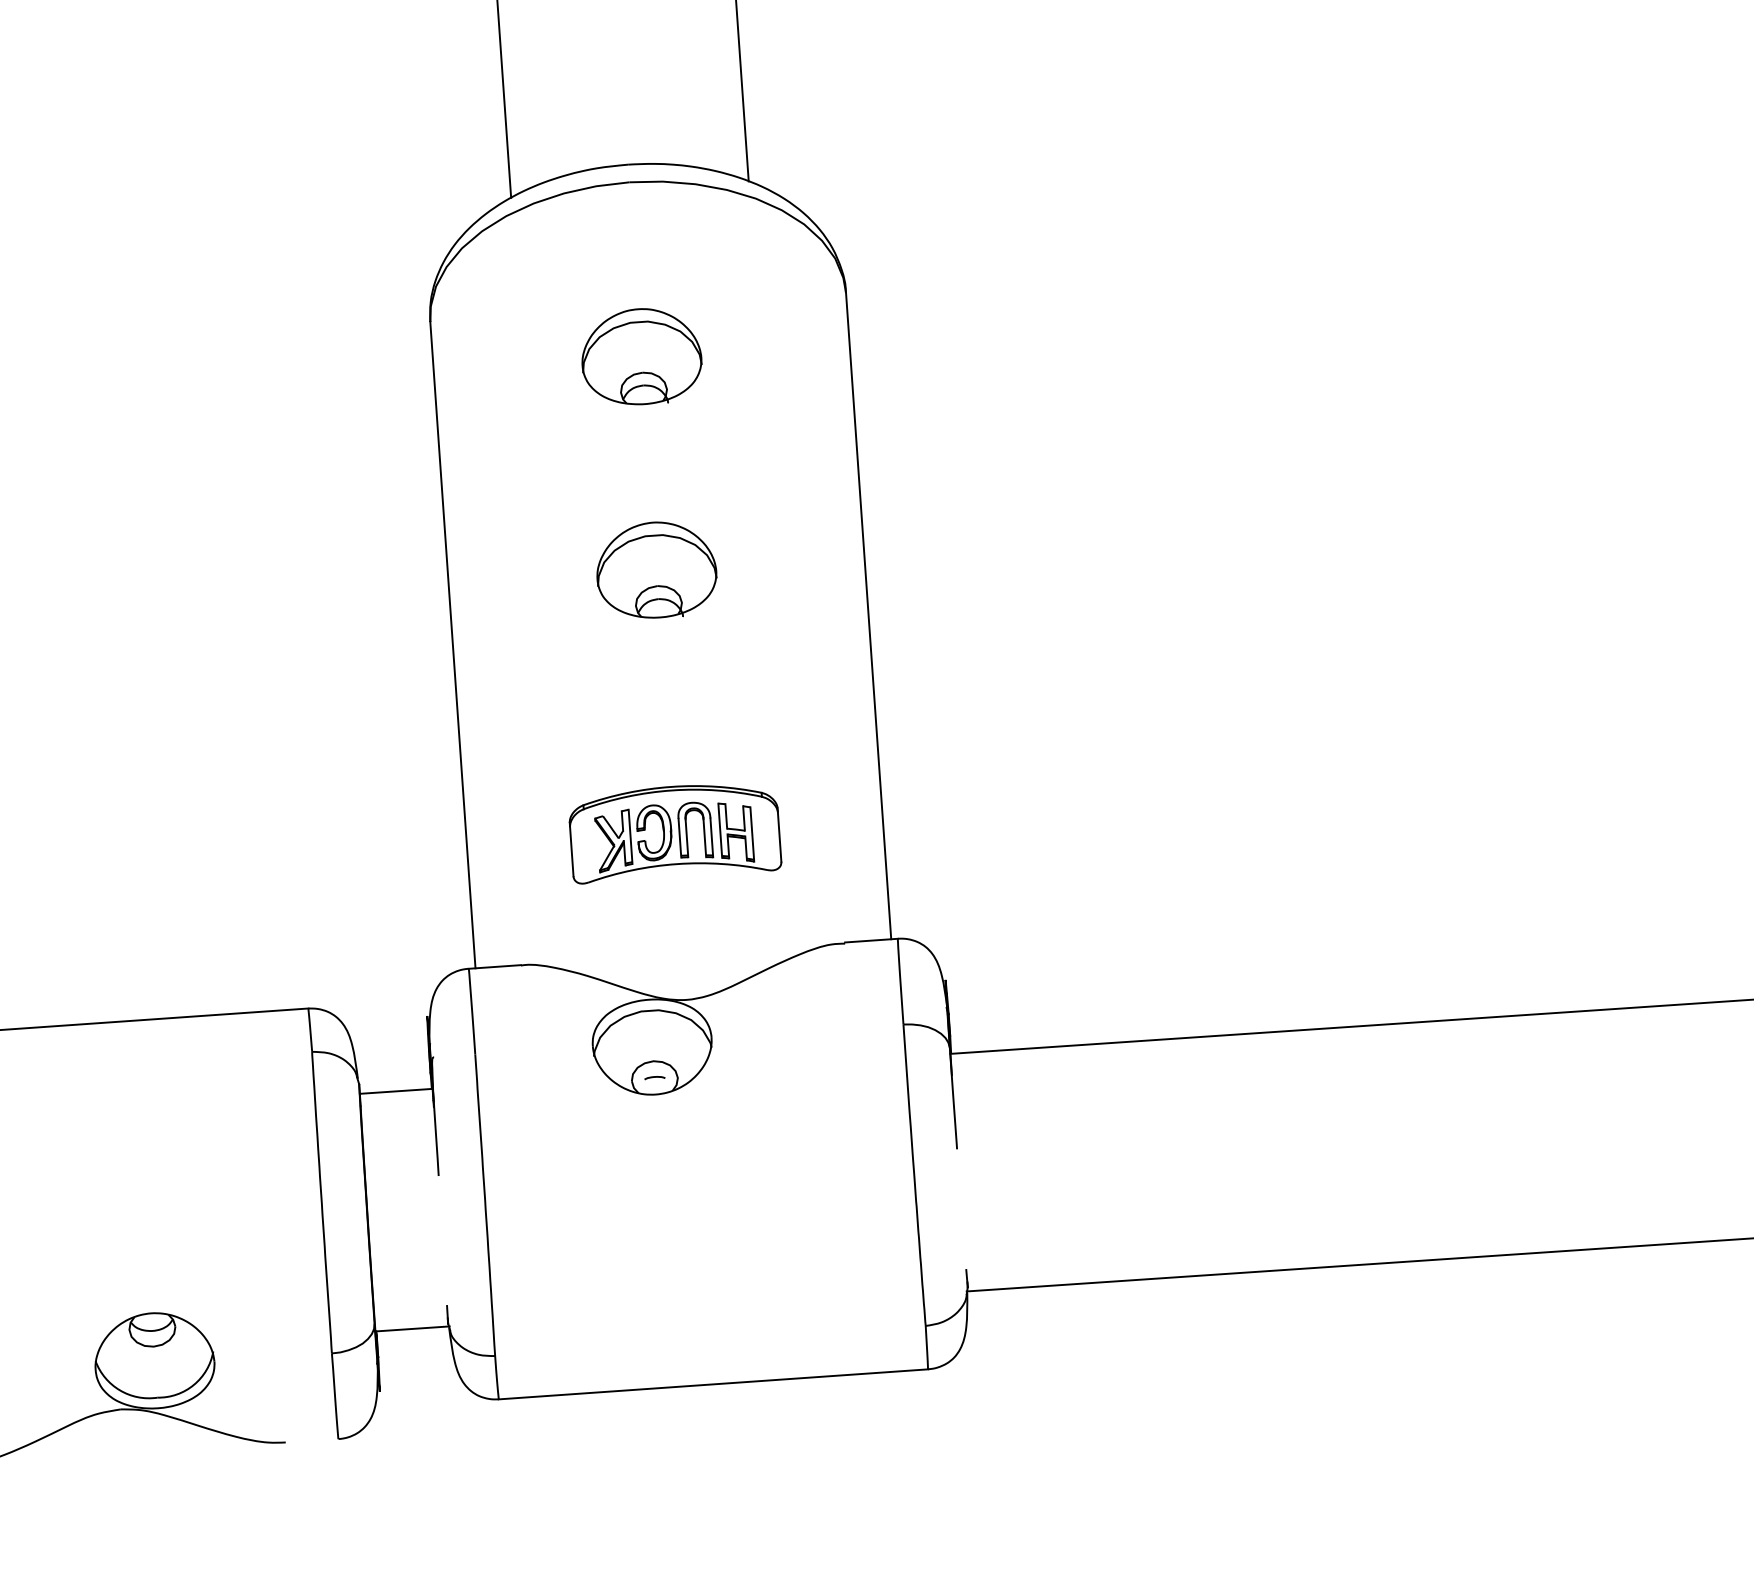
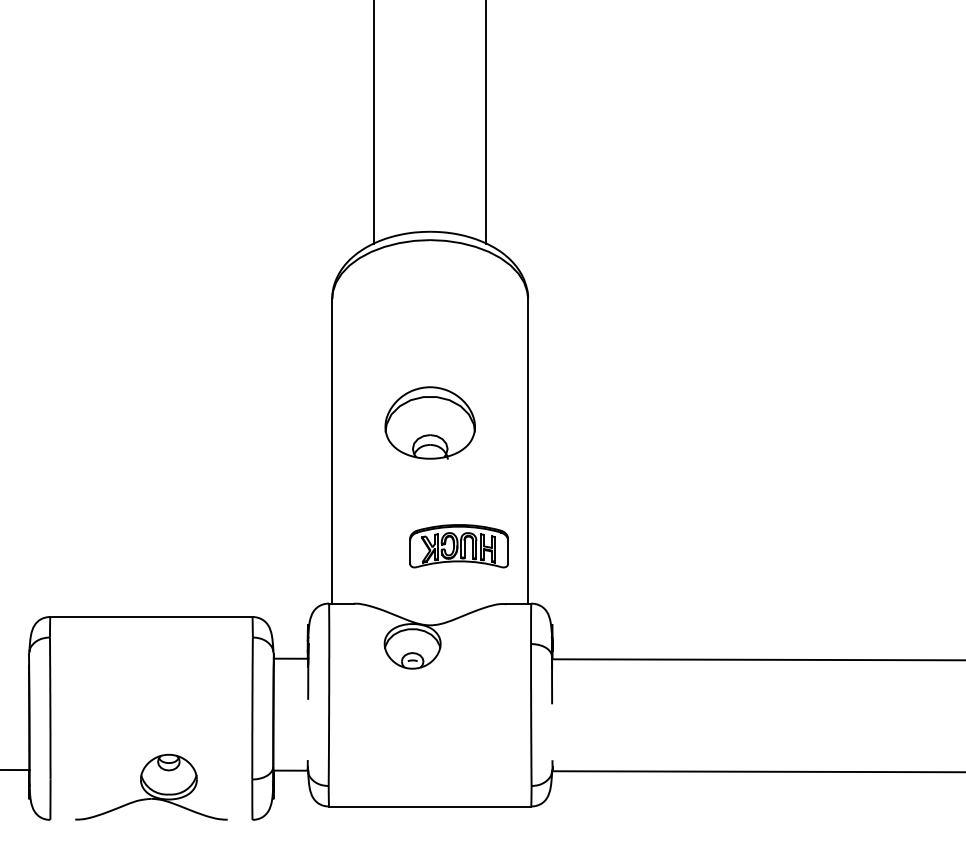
part: (640, 357) -> (429, 322), removed
part: (655, 569) -> (429, 422), size x1.6
part: (673, 832) -> (458, 546), moved

